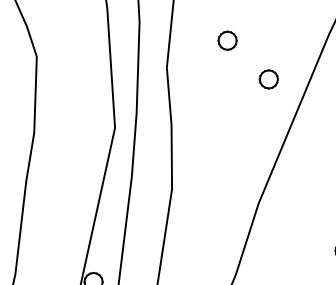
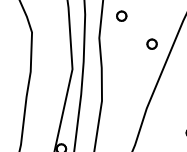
part: (227, 39) -> (121, 15), moved

